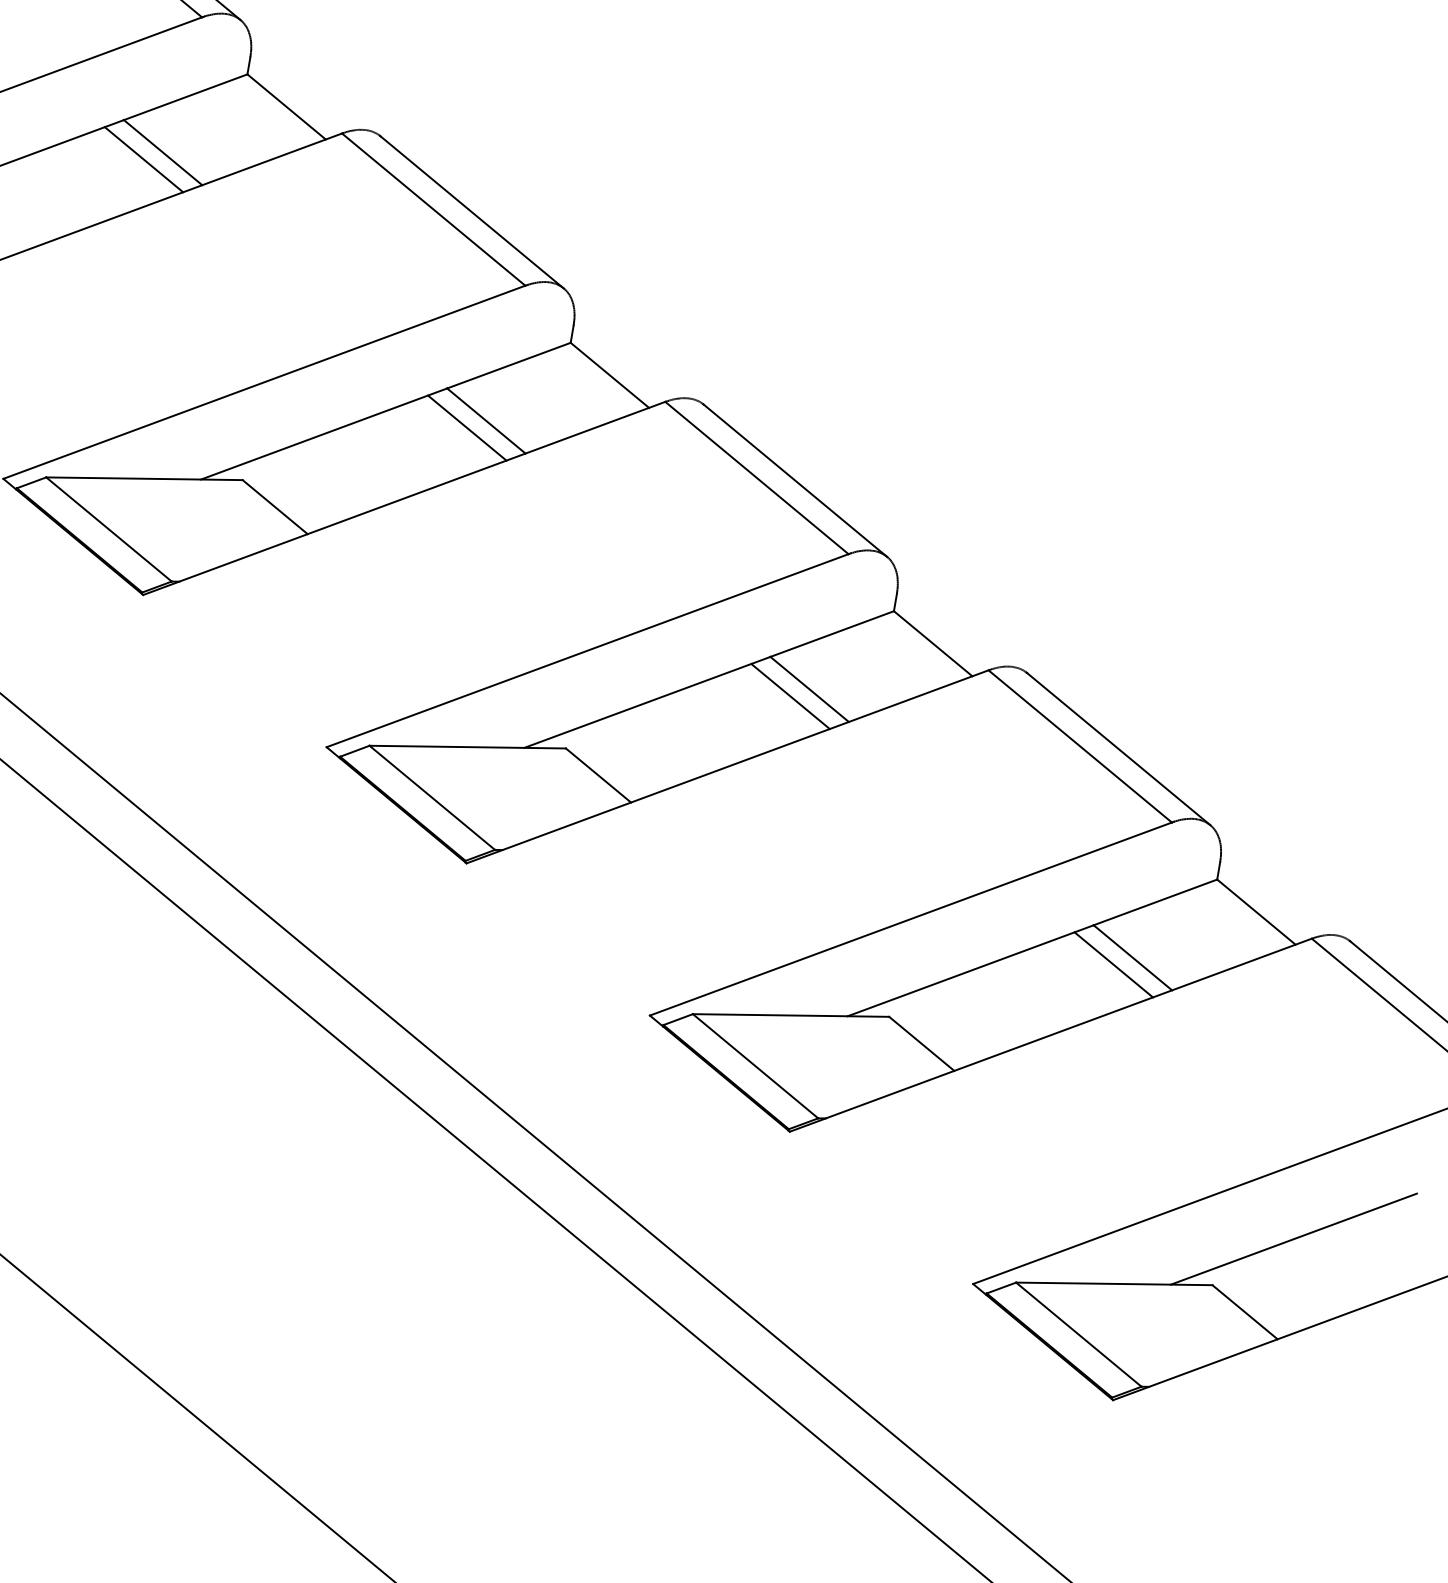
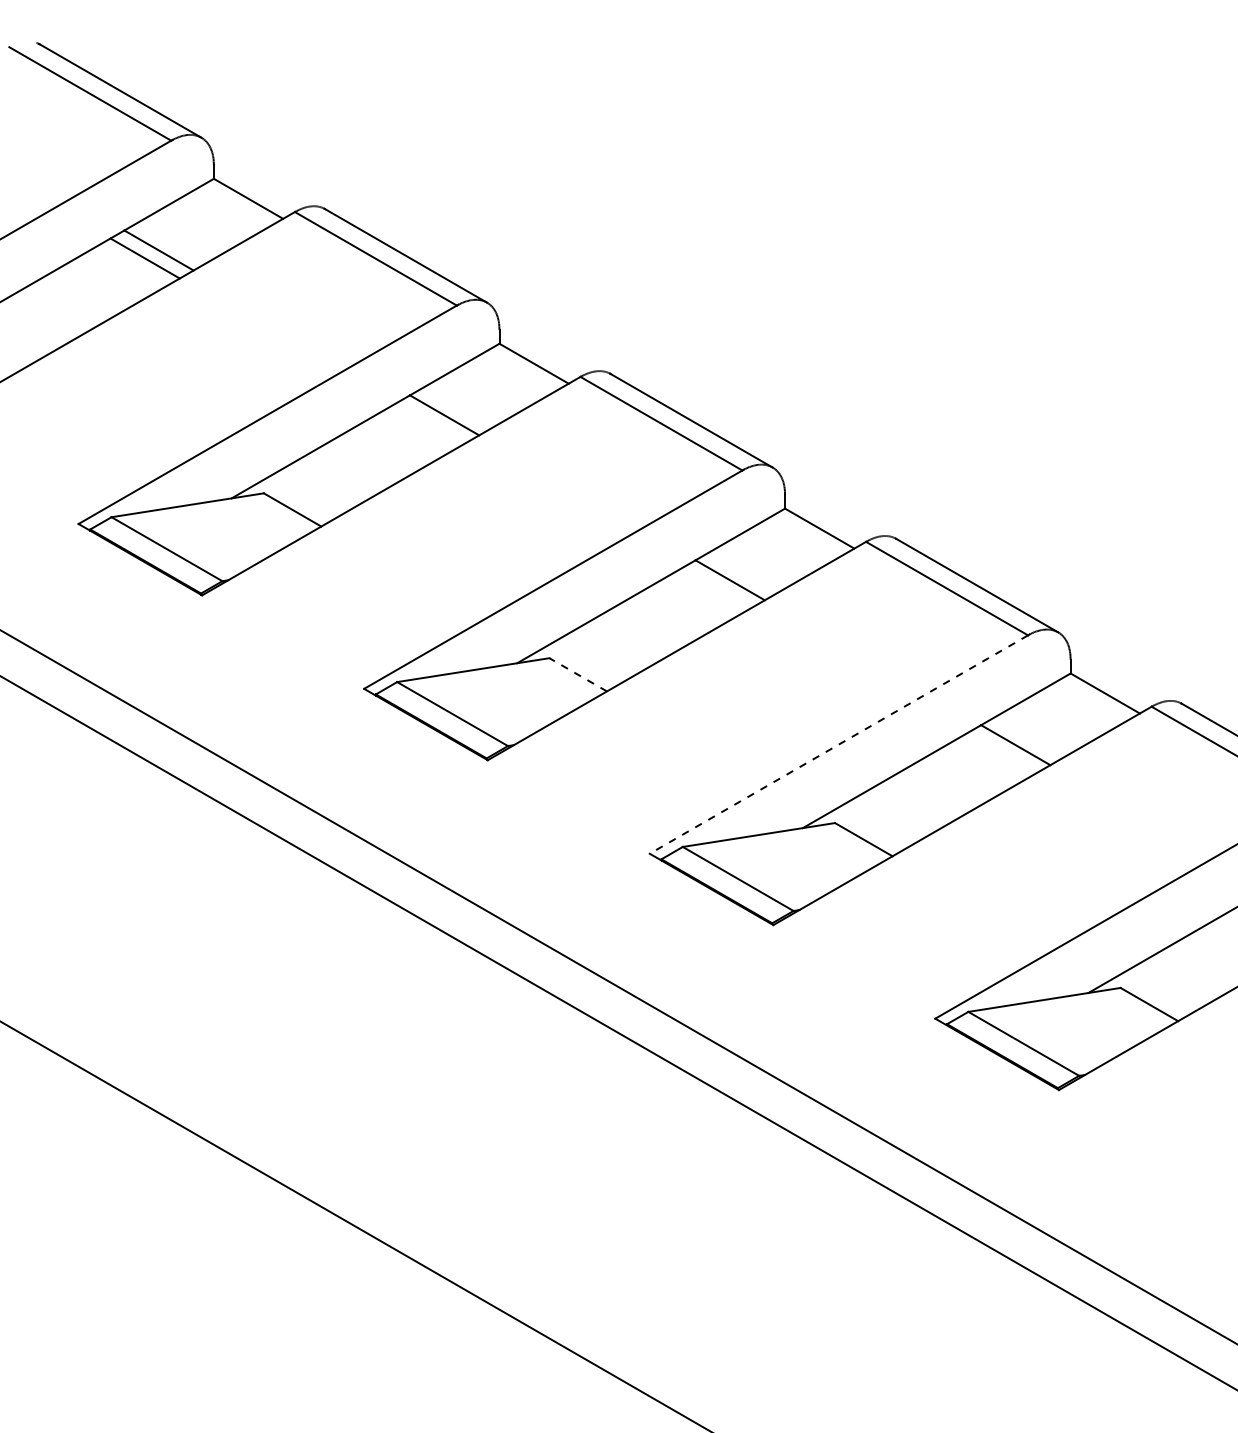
line: (466, 428) -> (430, 423), removed
line: (790, 696) -> (716, 588), removed
line: (597, 774) -> (577, 674), solid -> dashed
line: (910, 918) -> (838, 744), solid -> dashed
line: (1113, 965) -> (1001, 753), removed

